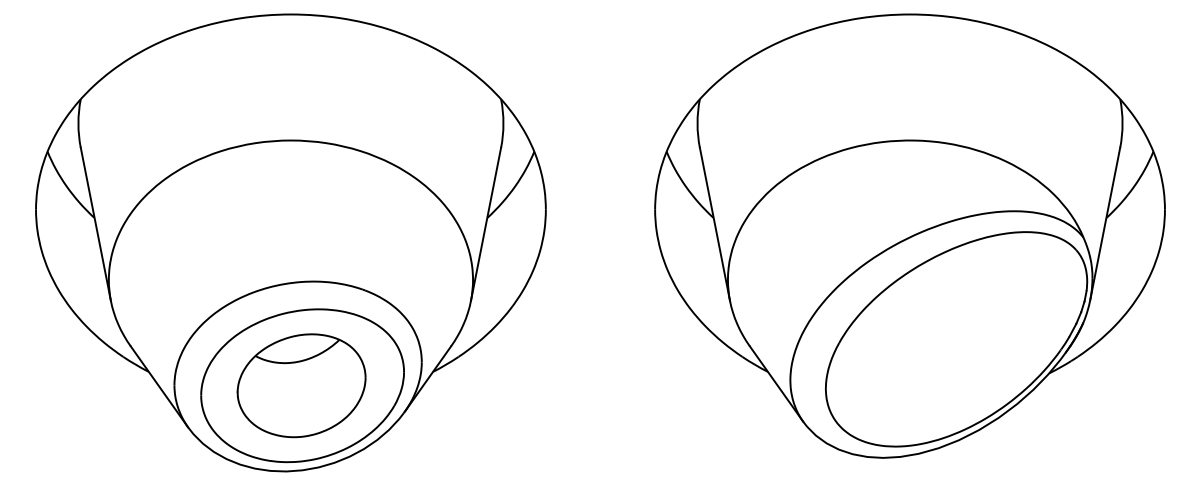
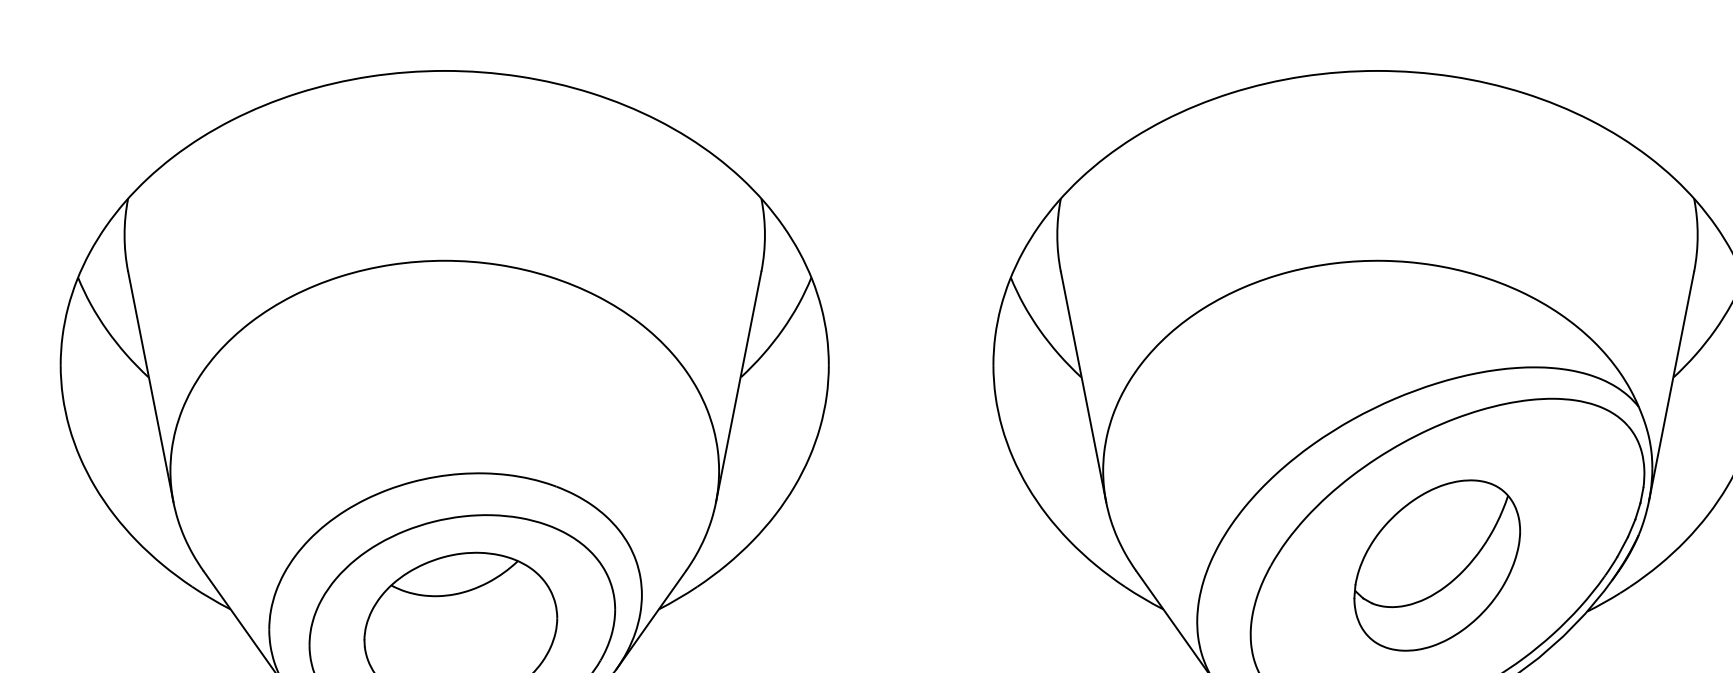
part: (949, 342) -> (1436, 565), added

